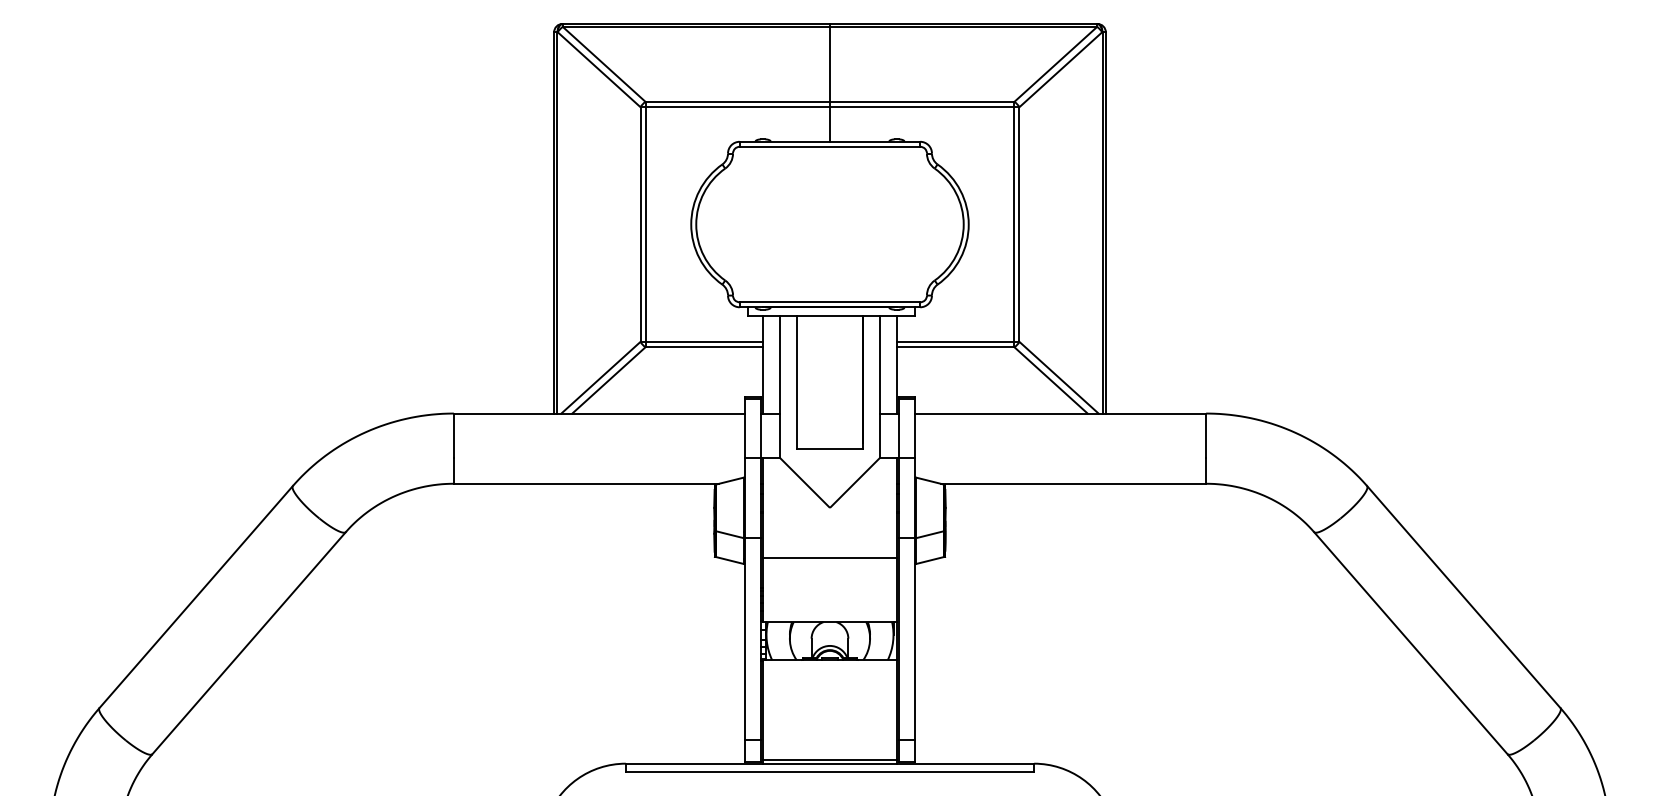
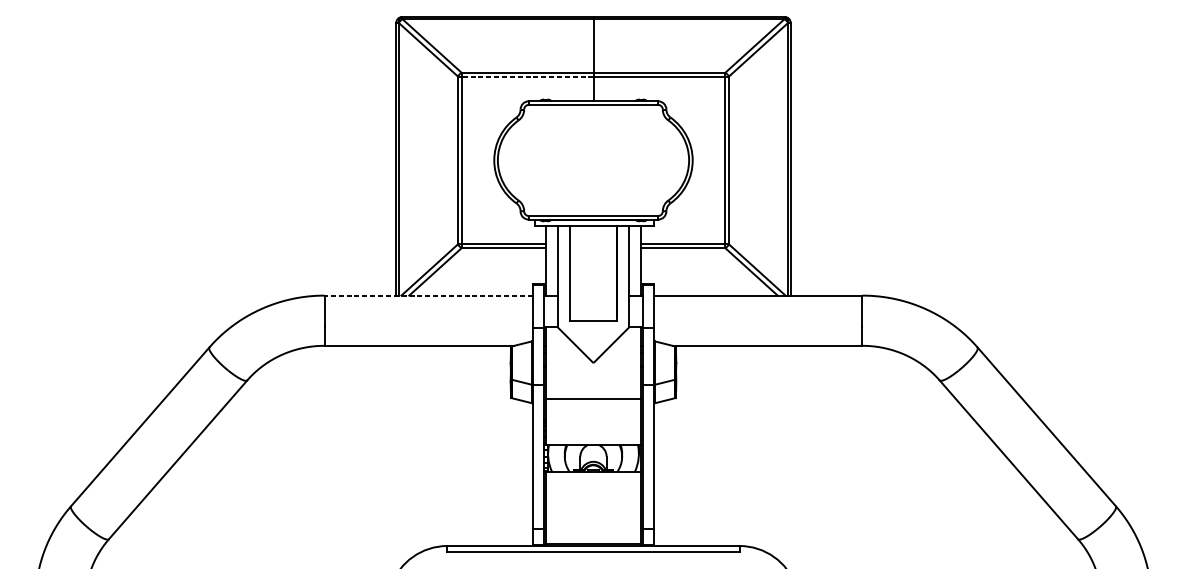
line: (737, 107) -> (527, 76), solid -> dashed
line: (598, 413) -> (427, 295), solid -> dashed

